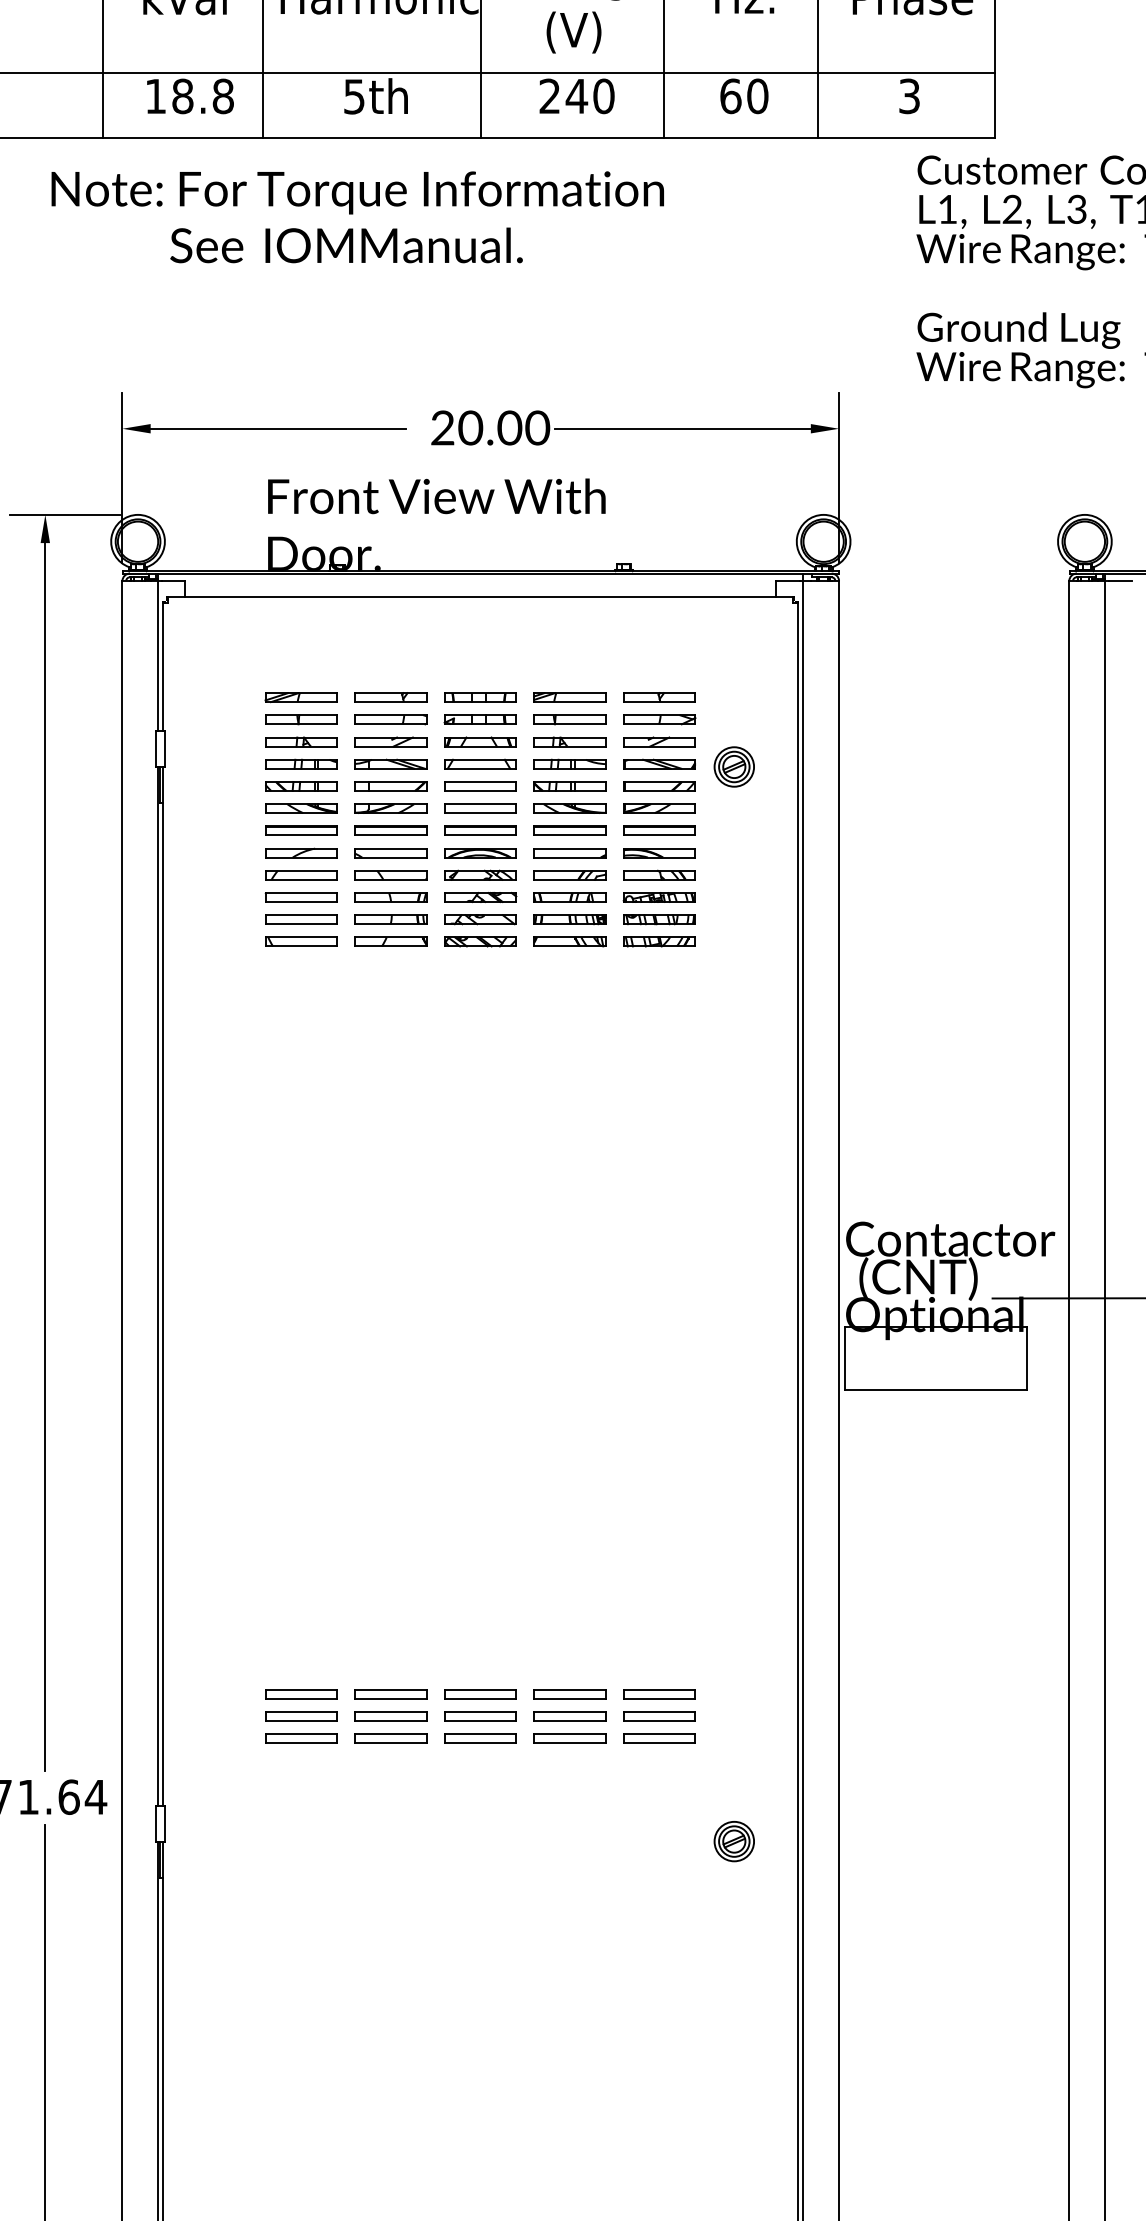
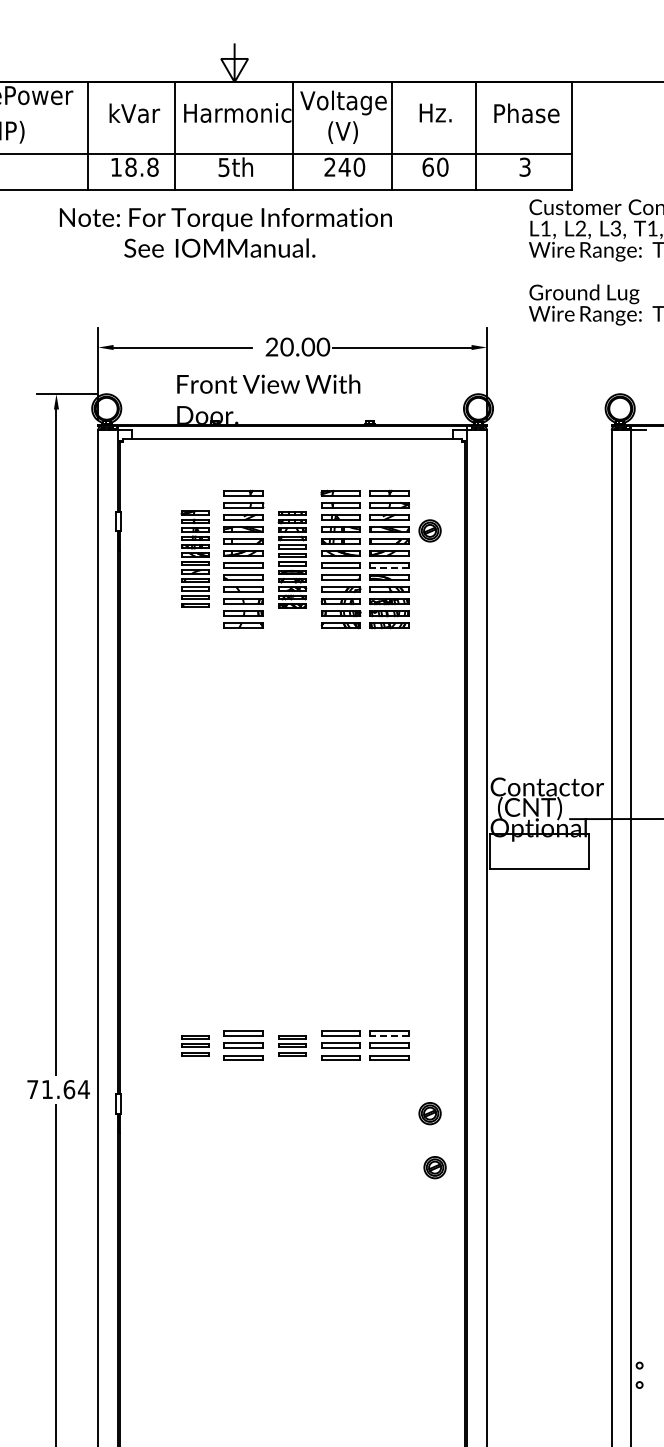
part: (299, 817) -> (194, 558), size x0.7
part: (480, 819) -> (292, 559), size x0.7
line: (659, 836) -> (389, 568), solid -> dashed
line: (659, 1699) -> (389, 1036), solid -> dashed
part: (301, 1715) -> (195, 1045), size x0.7
part: (480, 1715) -> (292, 1045), size x0.7
part: (742, 1940) -> (434, 1167), added

